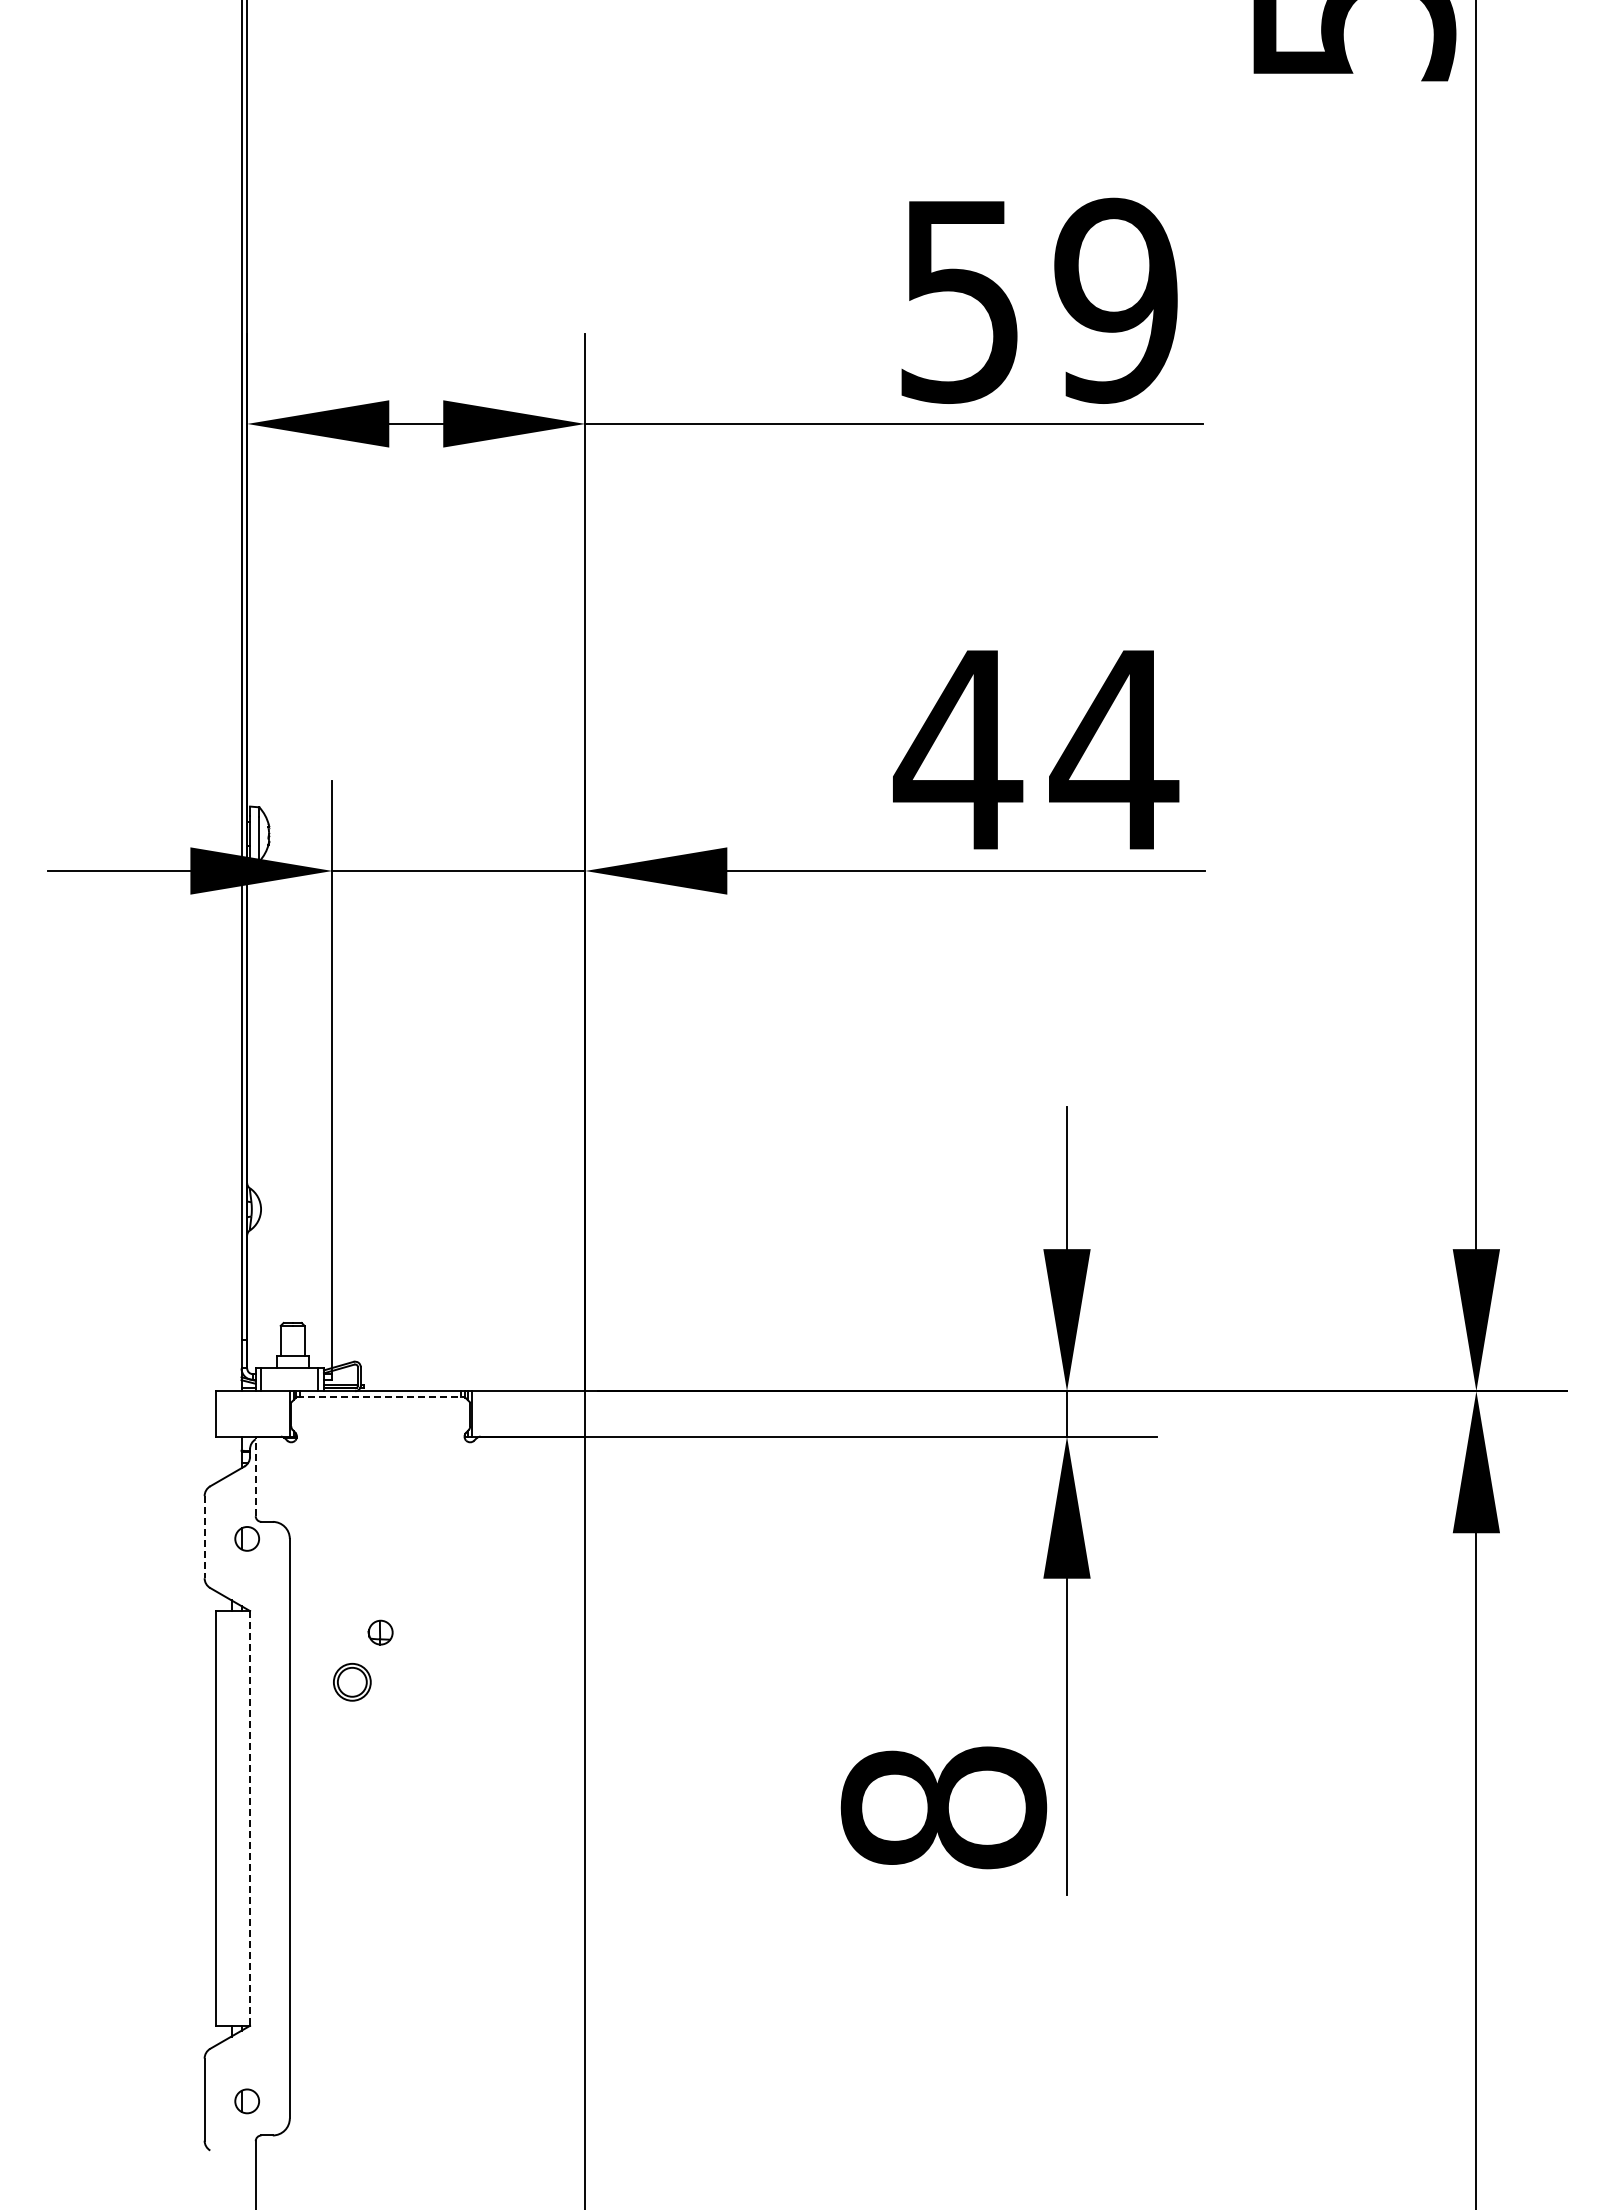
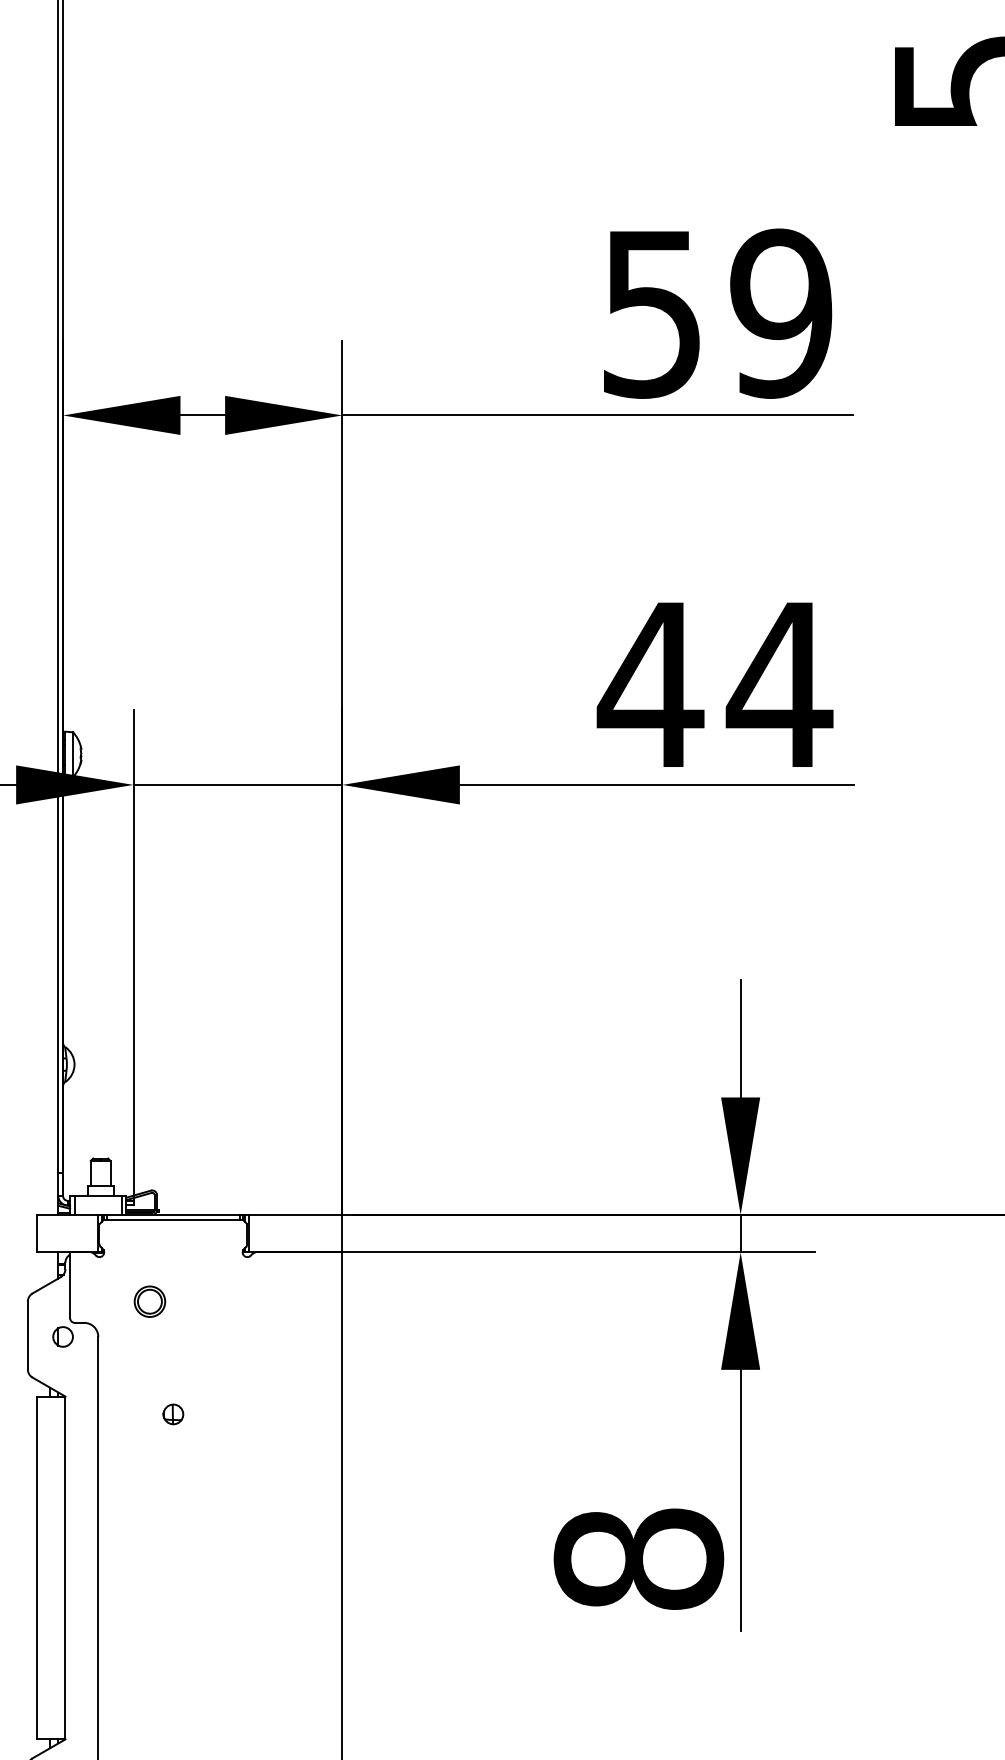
line: (380, 1396) -> (173, 1219), dashed -> solid
line: (255, 1476) -> (69, 1285), dashed -> solid
line: (204, 1537) -> (27, 1335), dashed -> solid
part: (352, 1682) -> (150, 1301), moved
line: (250, 1818) -> (65, 1568), dashed -> solid

